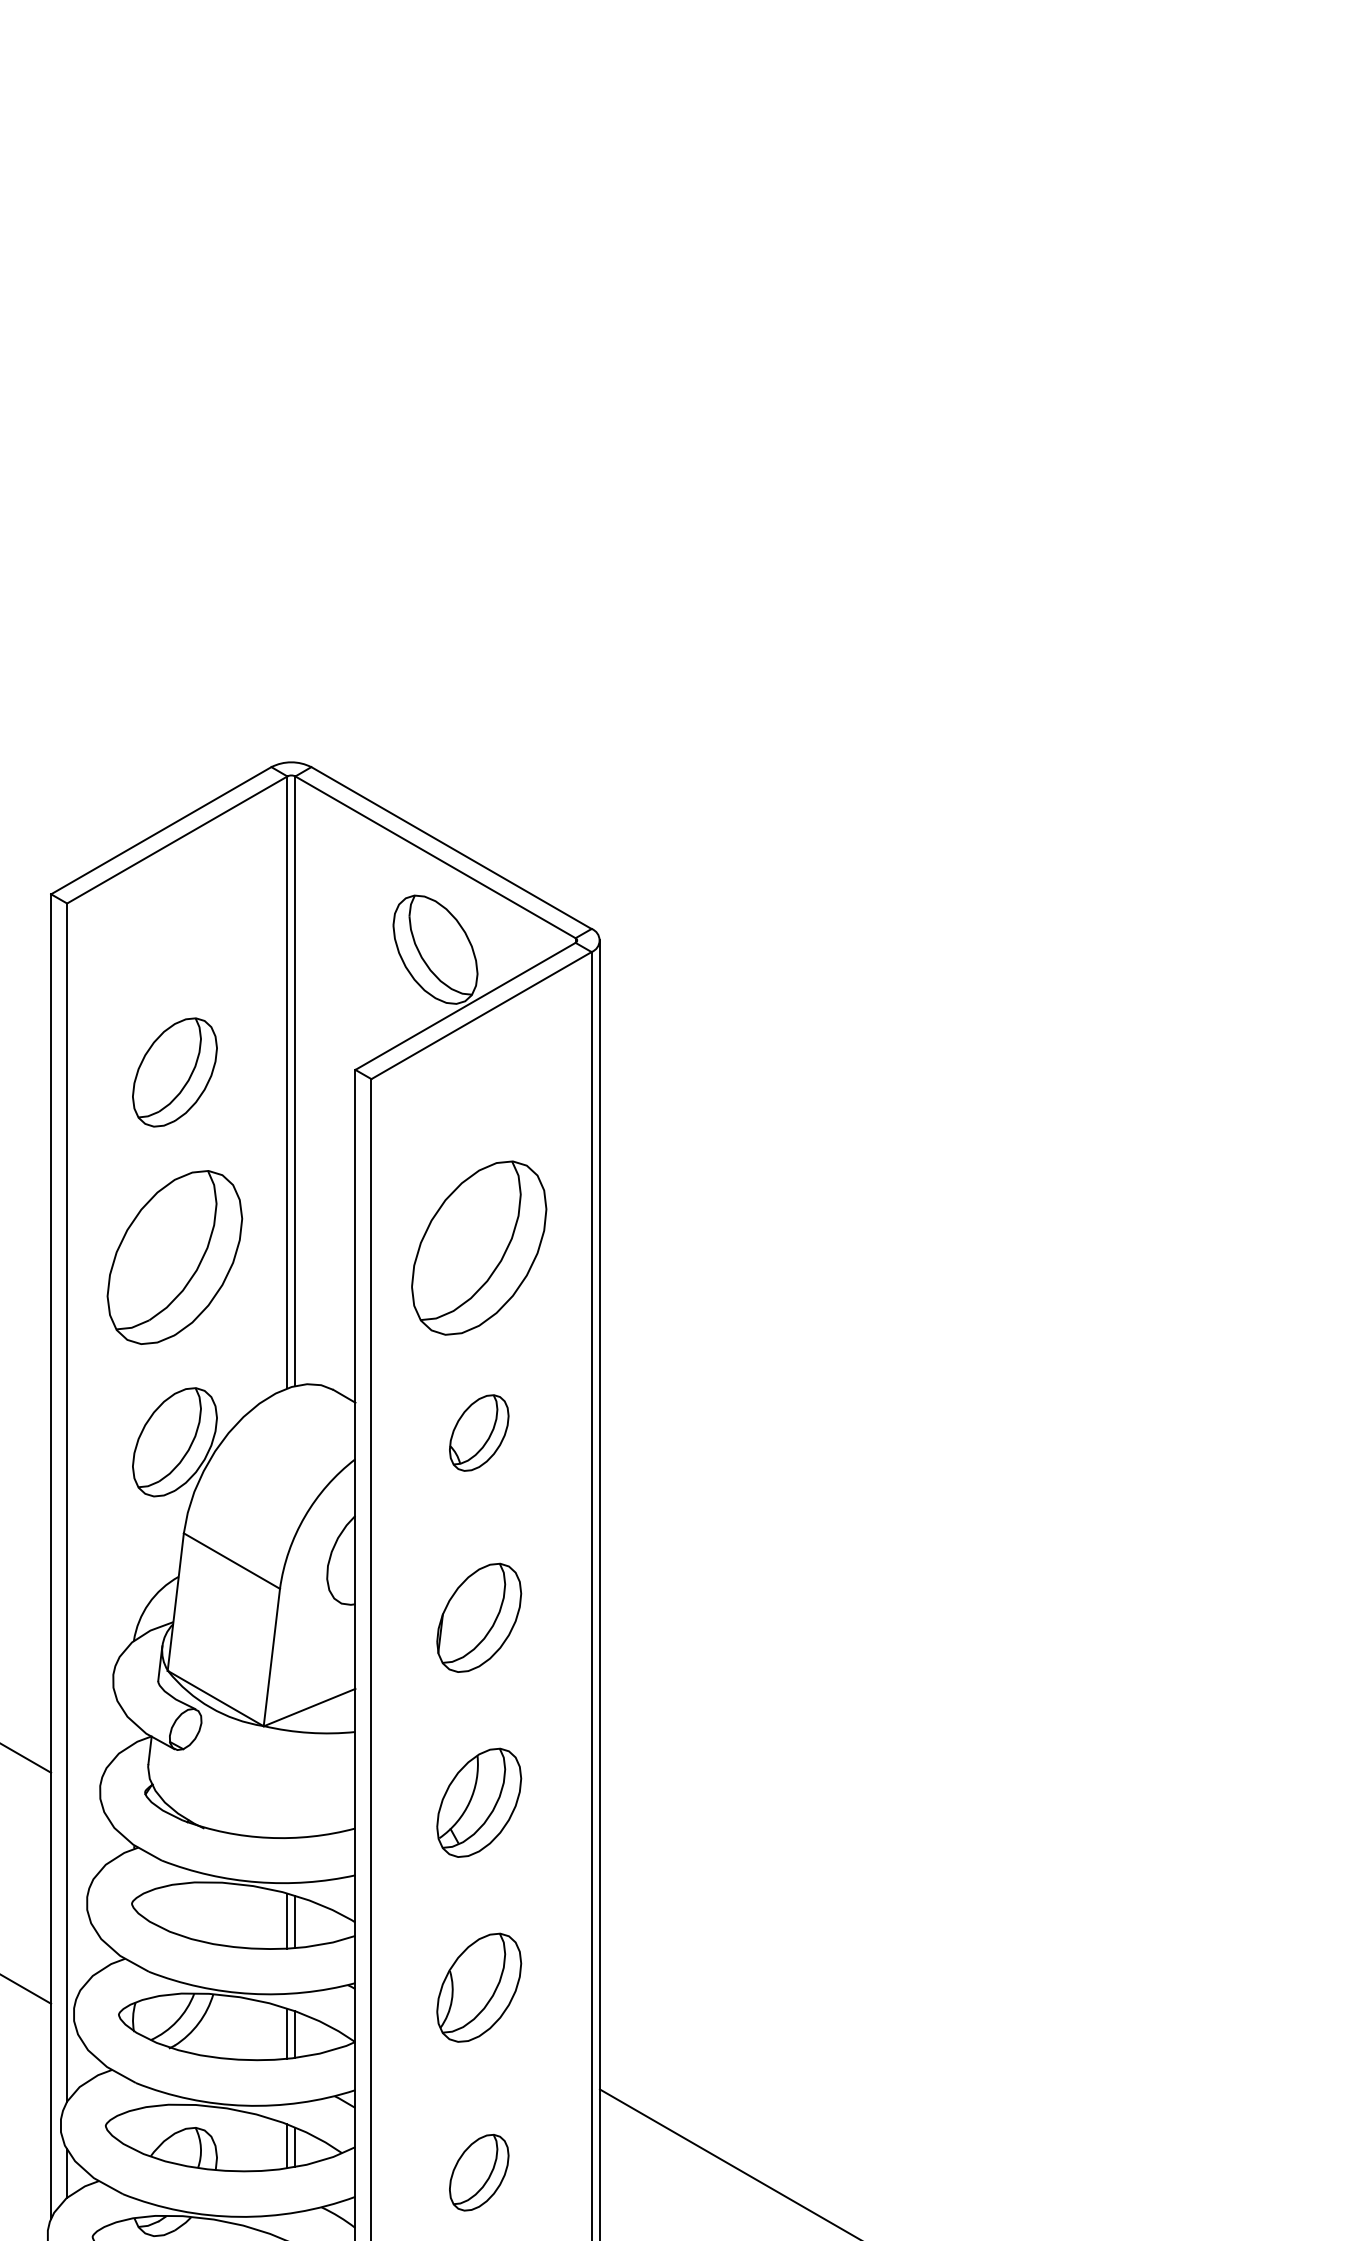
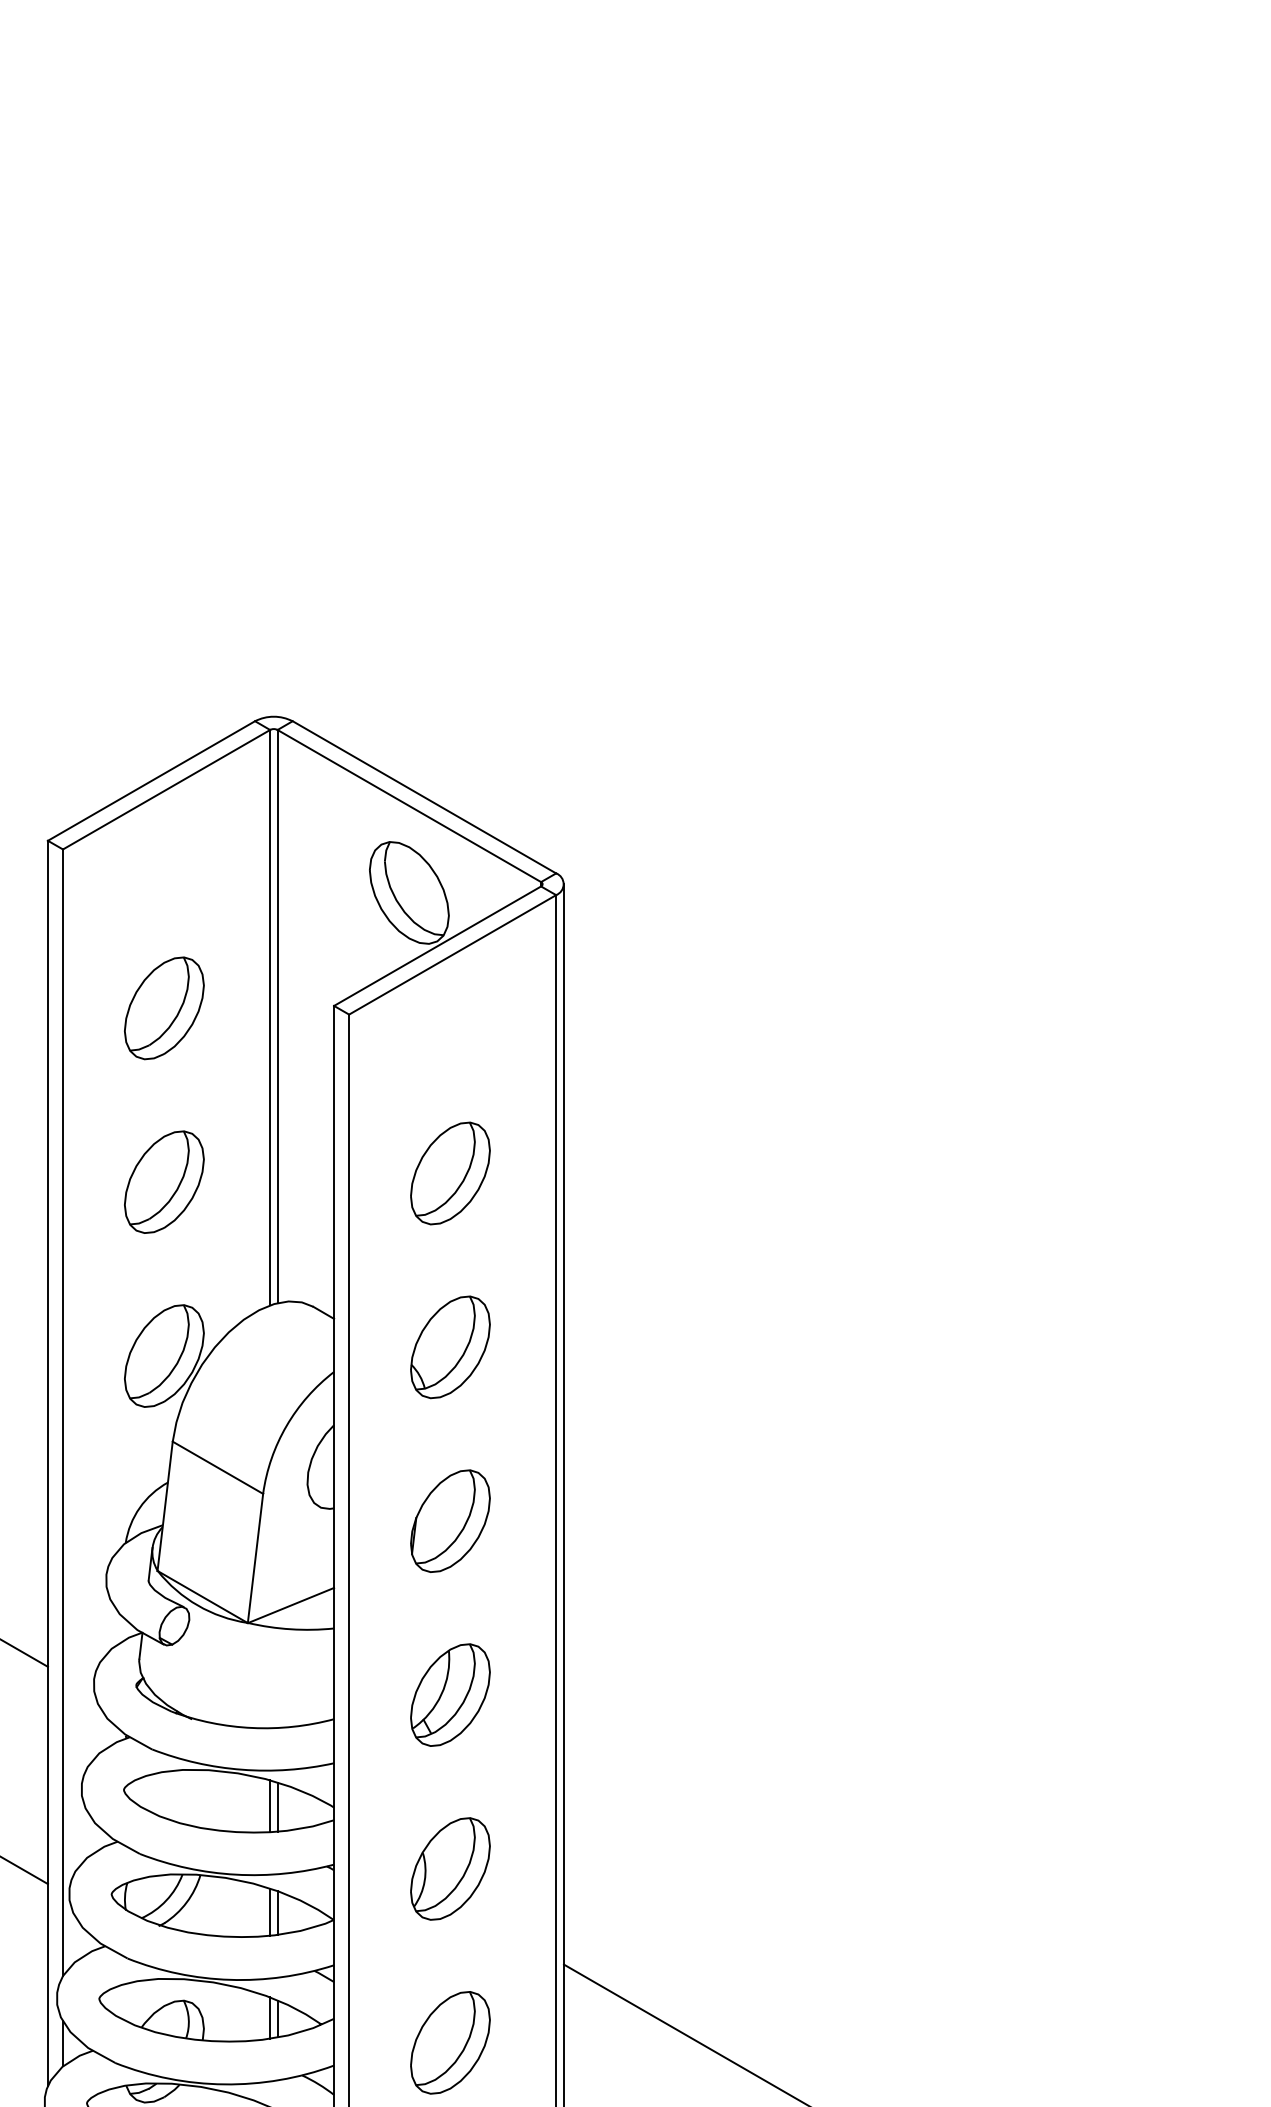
part: (479, 1248) -> (450, 1173), size x0.62
part: (175, 1256) -> (164, 1181), size x0.62
part: (479, 1433) -> (450, 1347), size x1.43
part: (479, 2172) -> (450, 2042), size x1.43

